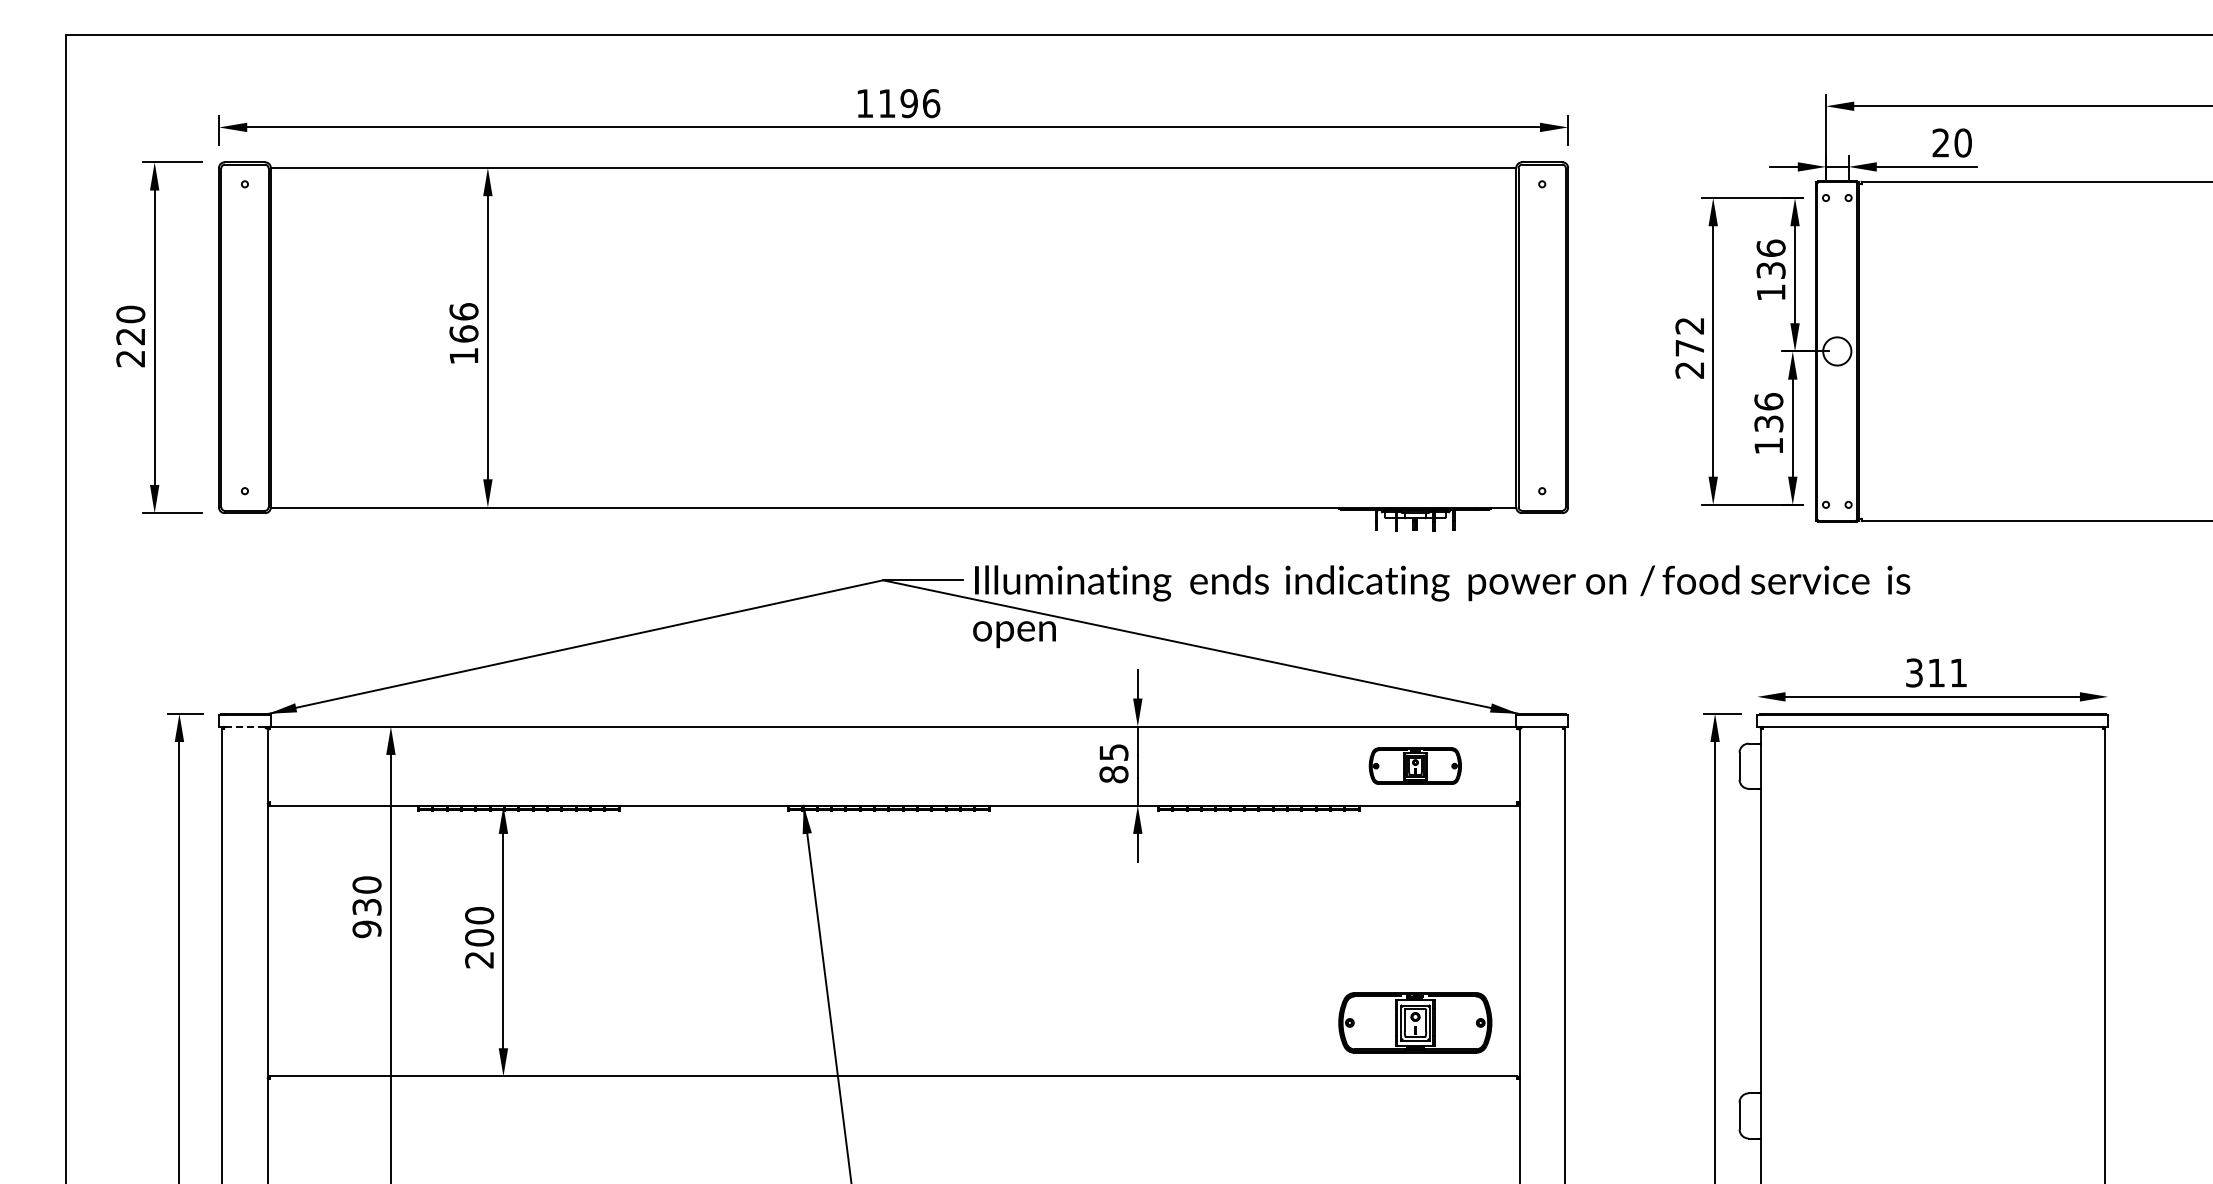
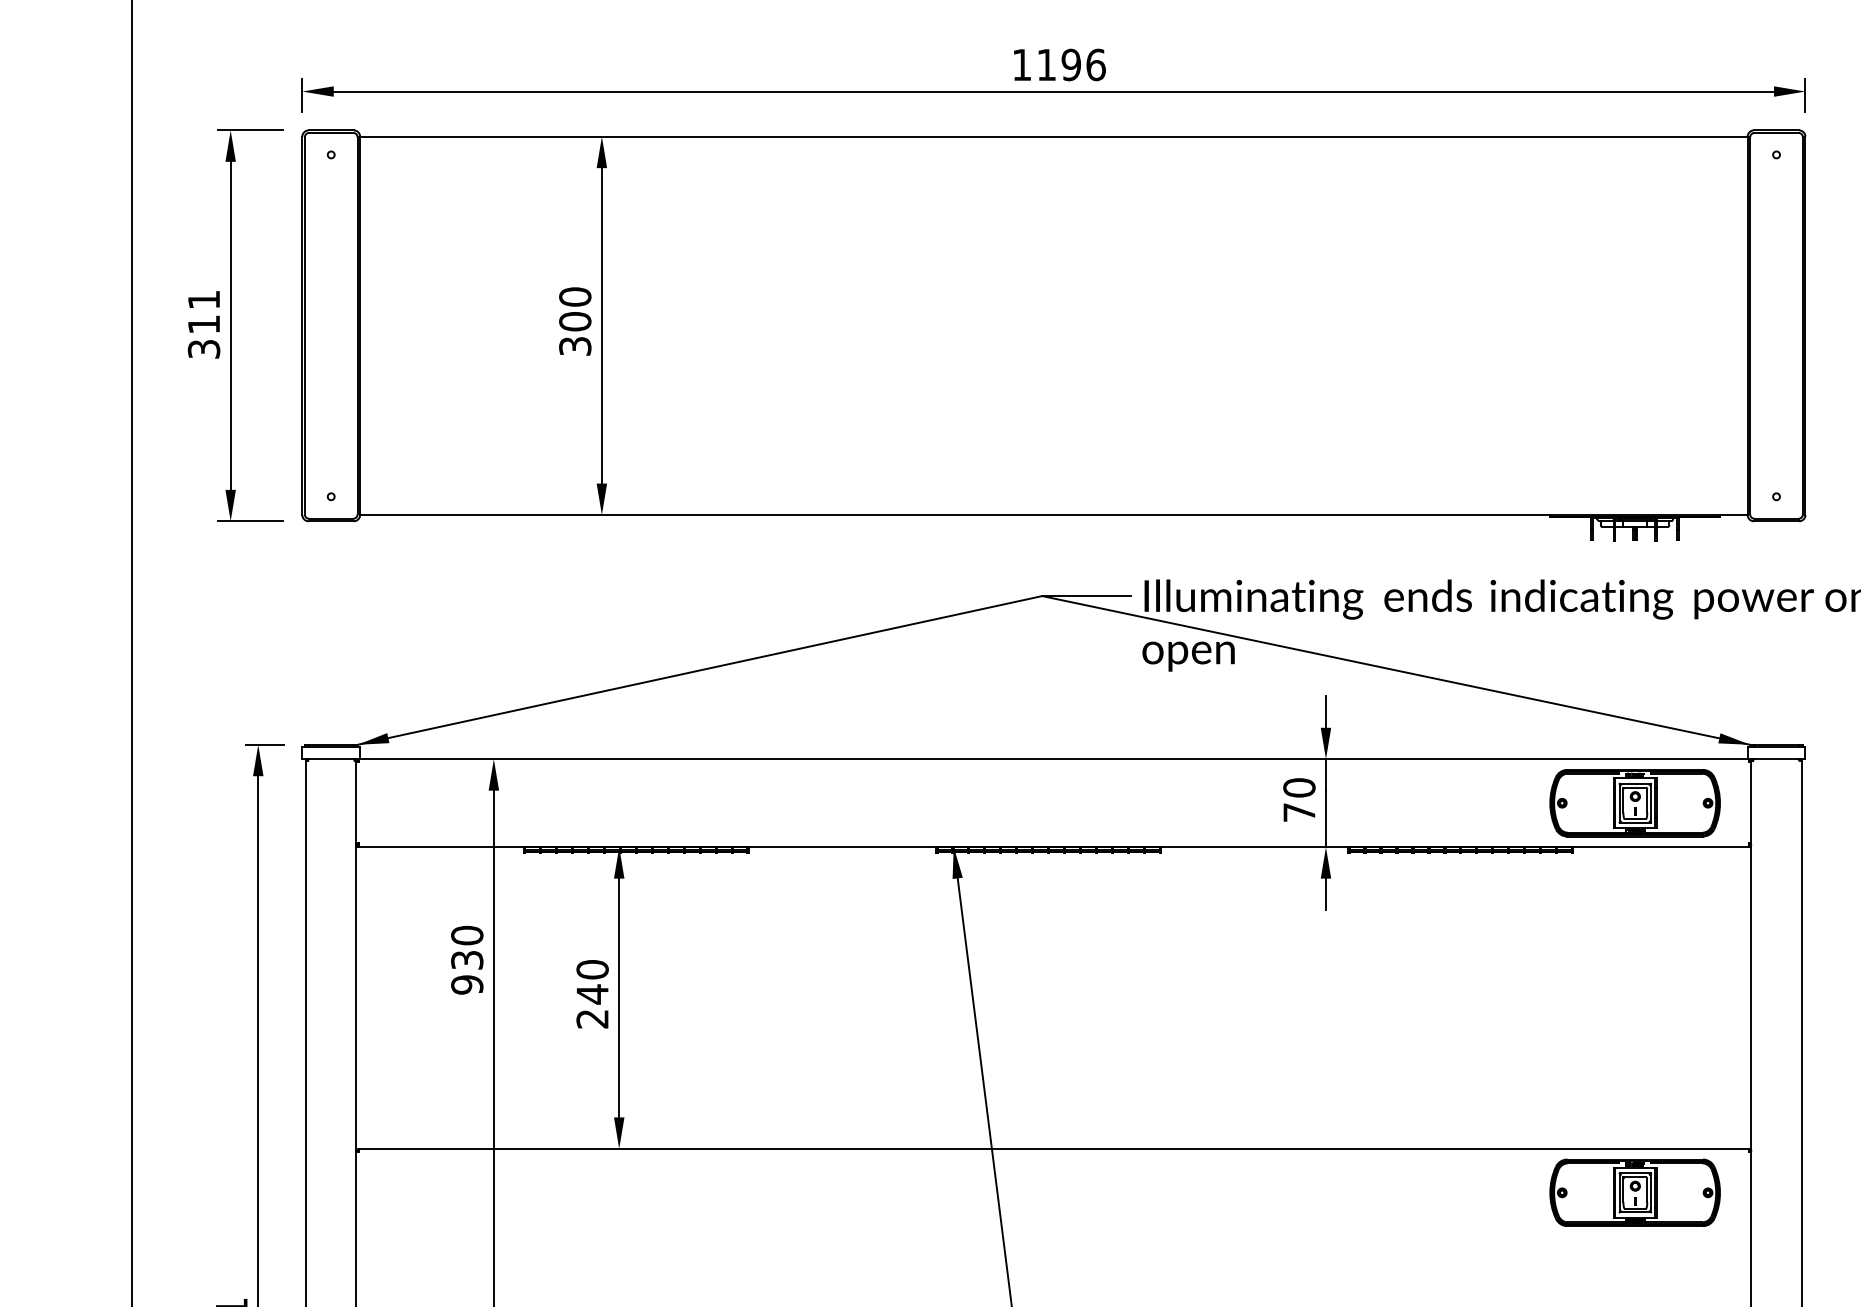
text: (463, 333) -> (574, 321), 166 -> 300
text: (130, 336) -> (203, 324), 220 -> 311
line: (244, 726) -> (330, 758), dashed -> solid
text: (1113, 763) -> (1298, 800), 85 -> 70
part: (1415, 765) -> (1635, 802), size x1.67
text: (479, 937) -> (592, 994), 200 -> 240
part: (1415, 1022) -> (1635, 1192), moved

